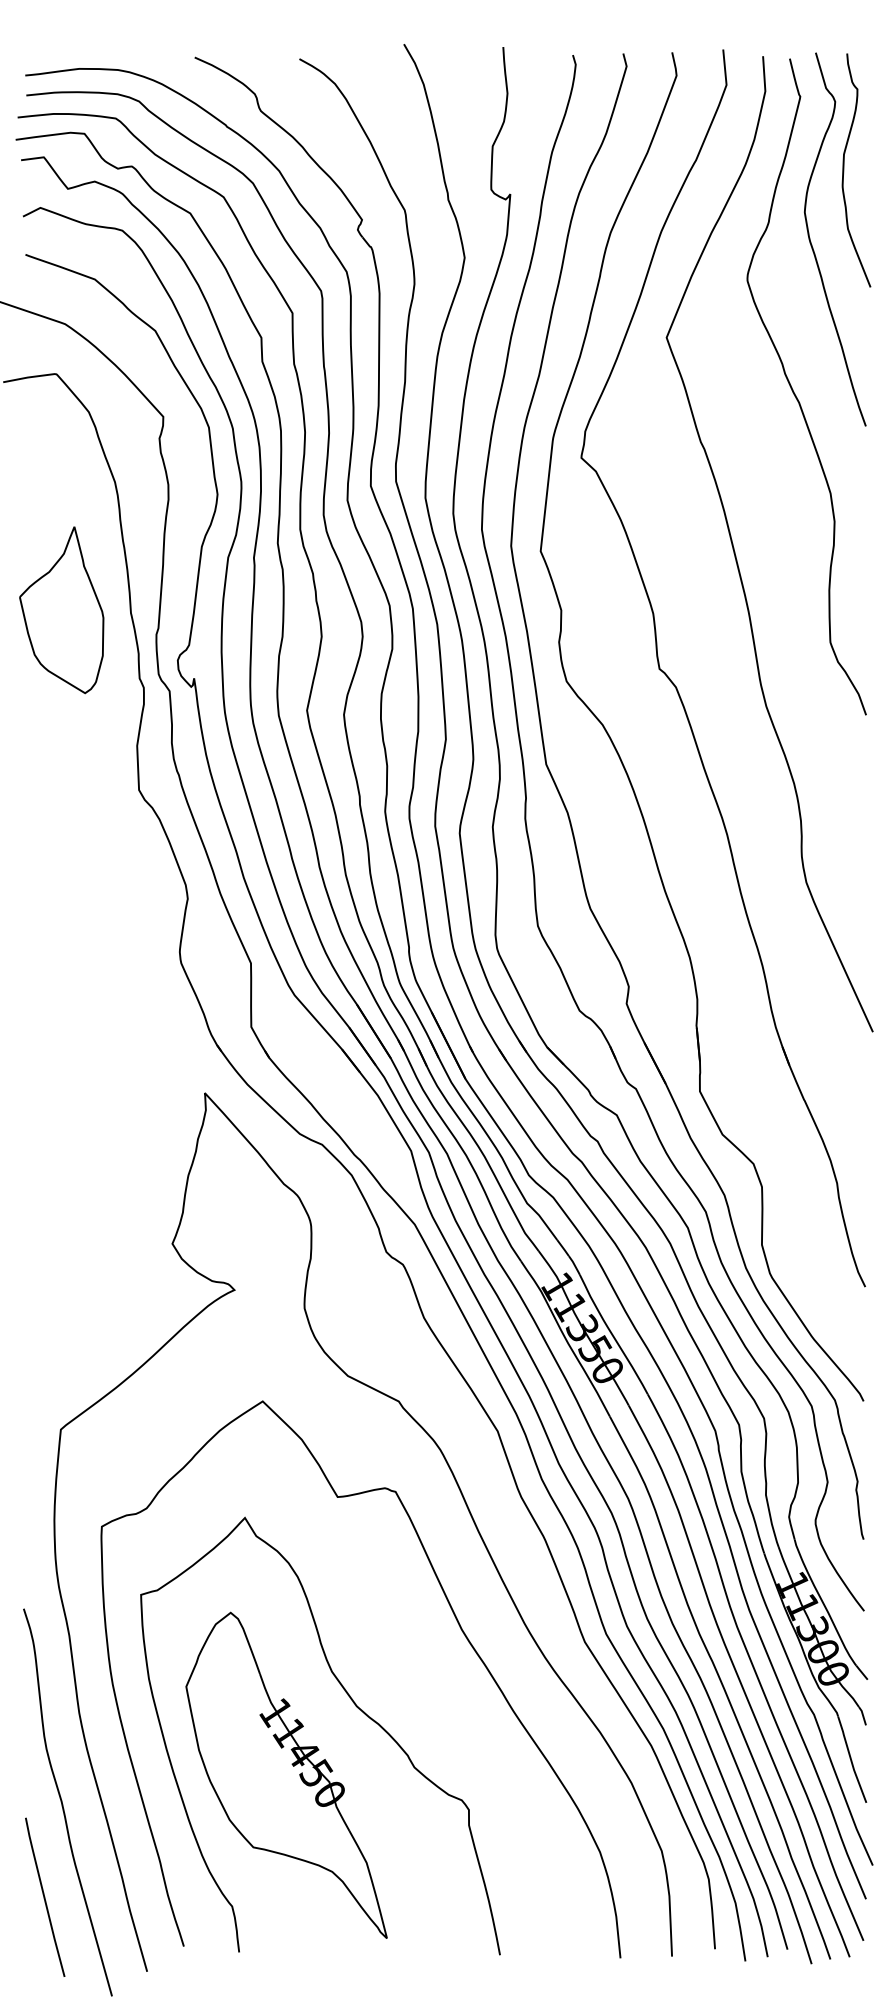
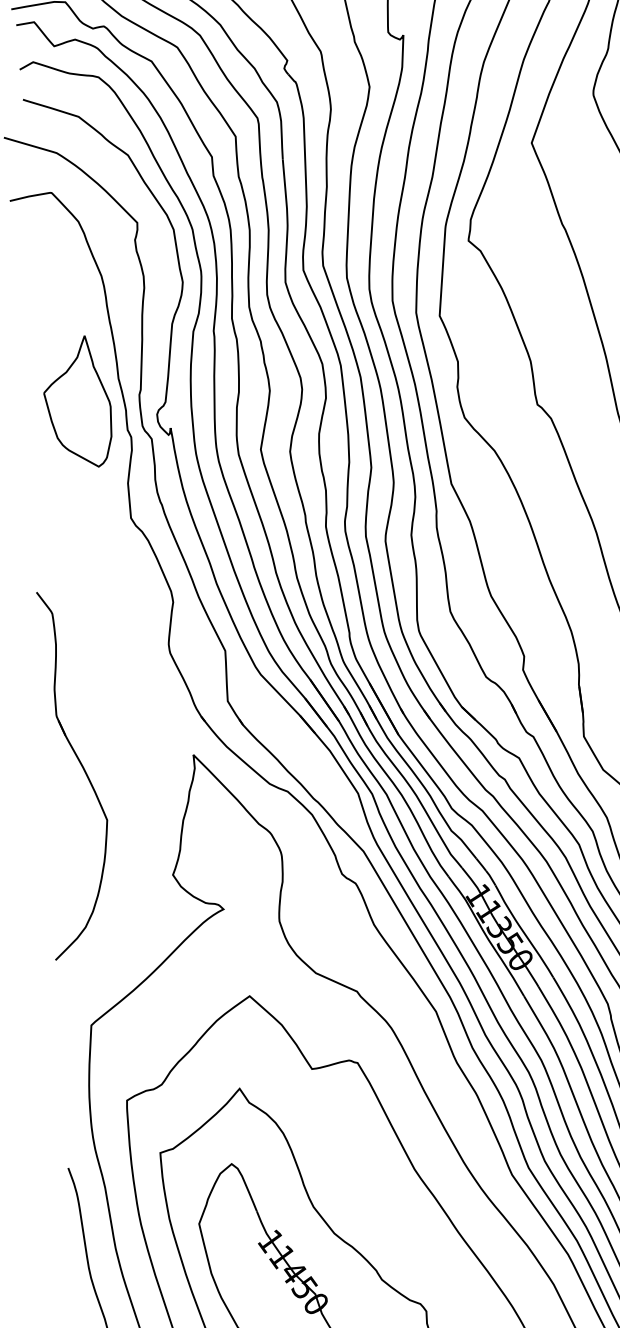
part: (61, 610) -> (77, 402), moved
part: (64, 1105) -> (83, 769), added

